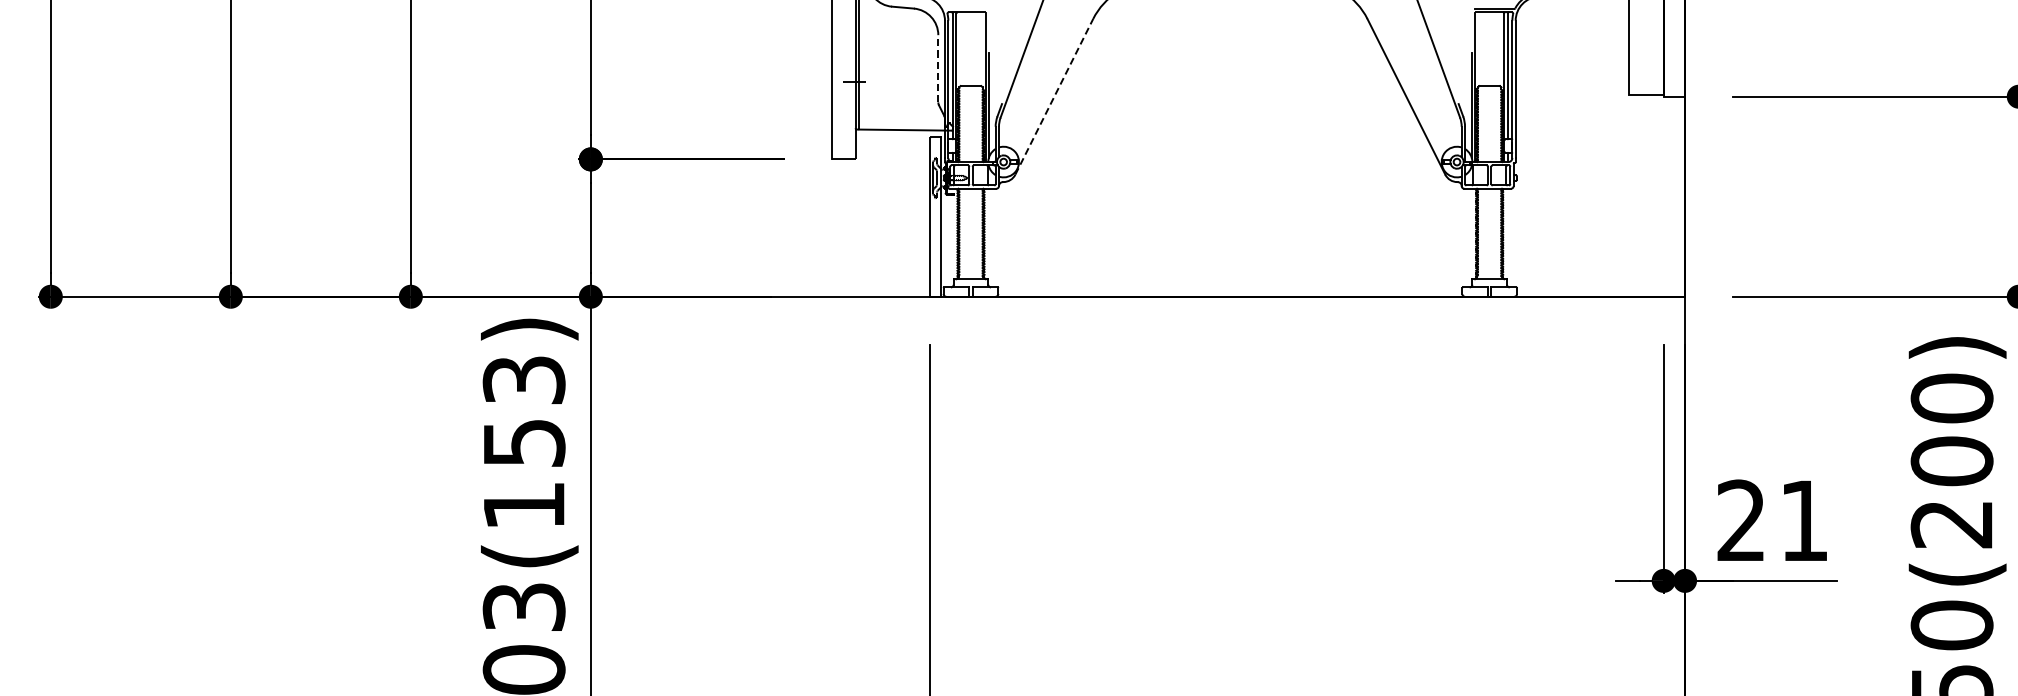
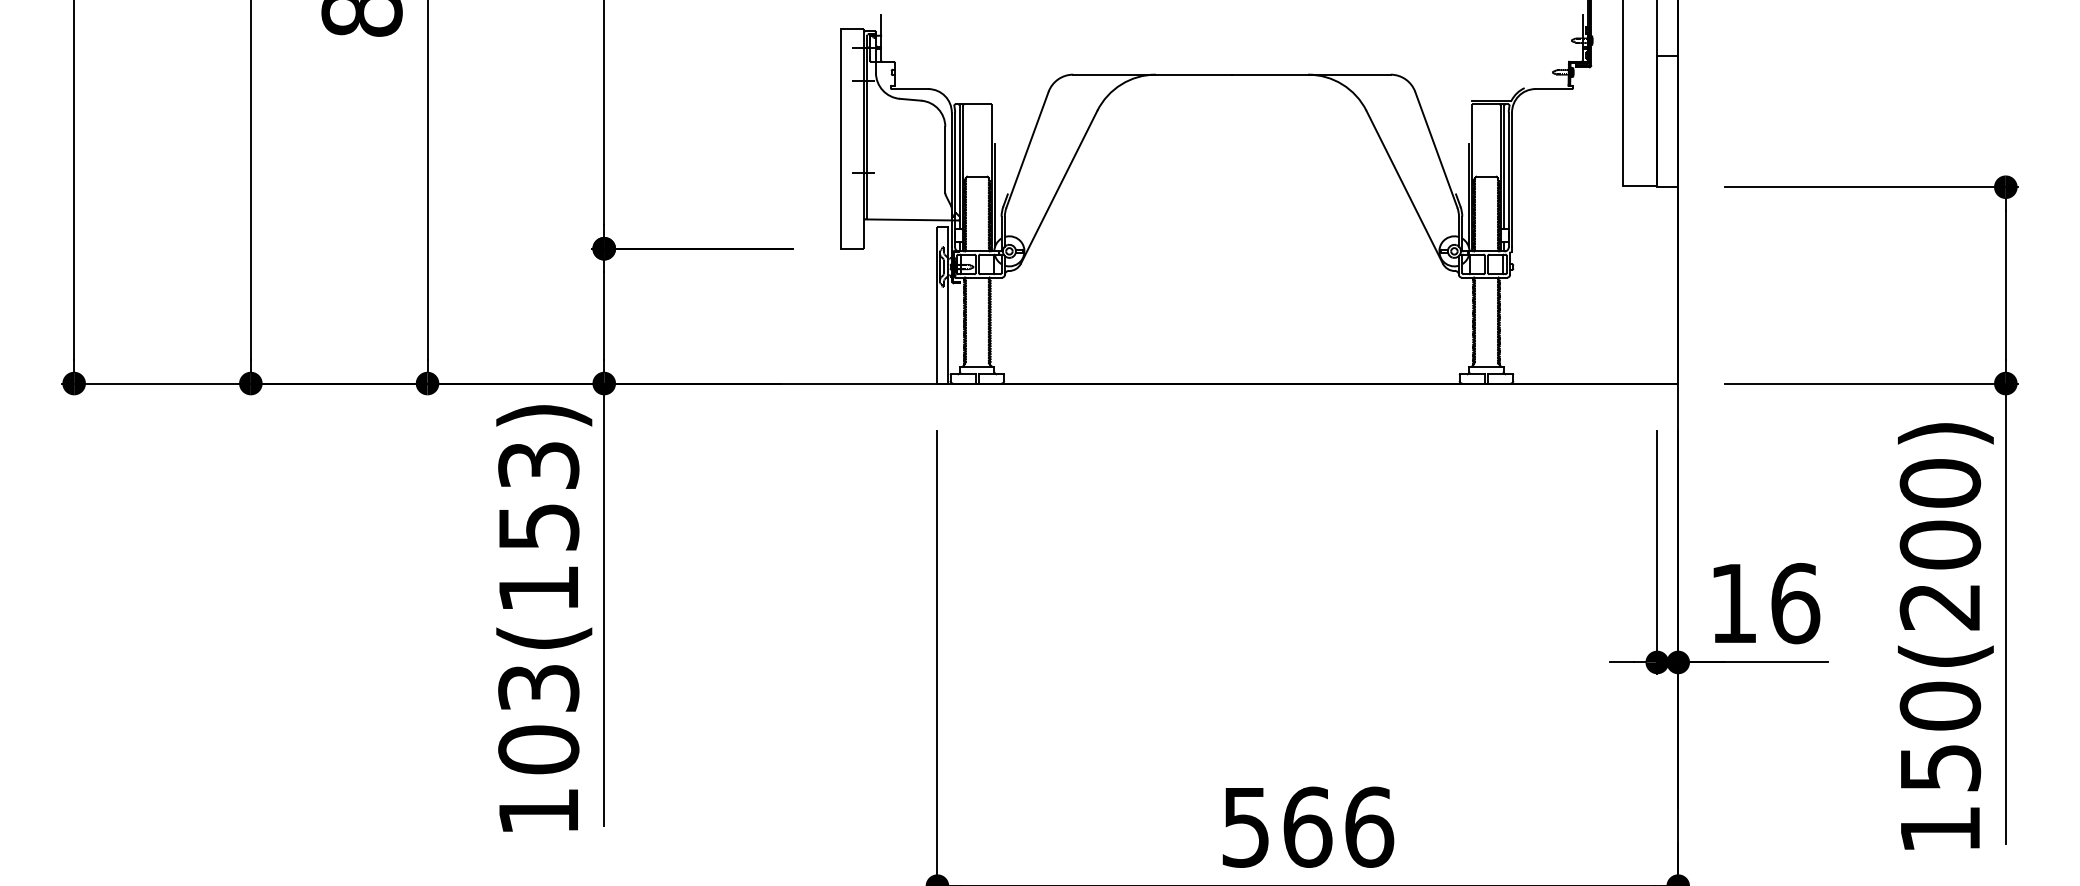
line: (938, 68) -> (945, 159), dashed -> solid
line: (1054, 95) -> (1059, 186), dashed -> solid
text: (1773, 520) -> (1765, 603), 21 -> 16

